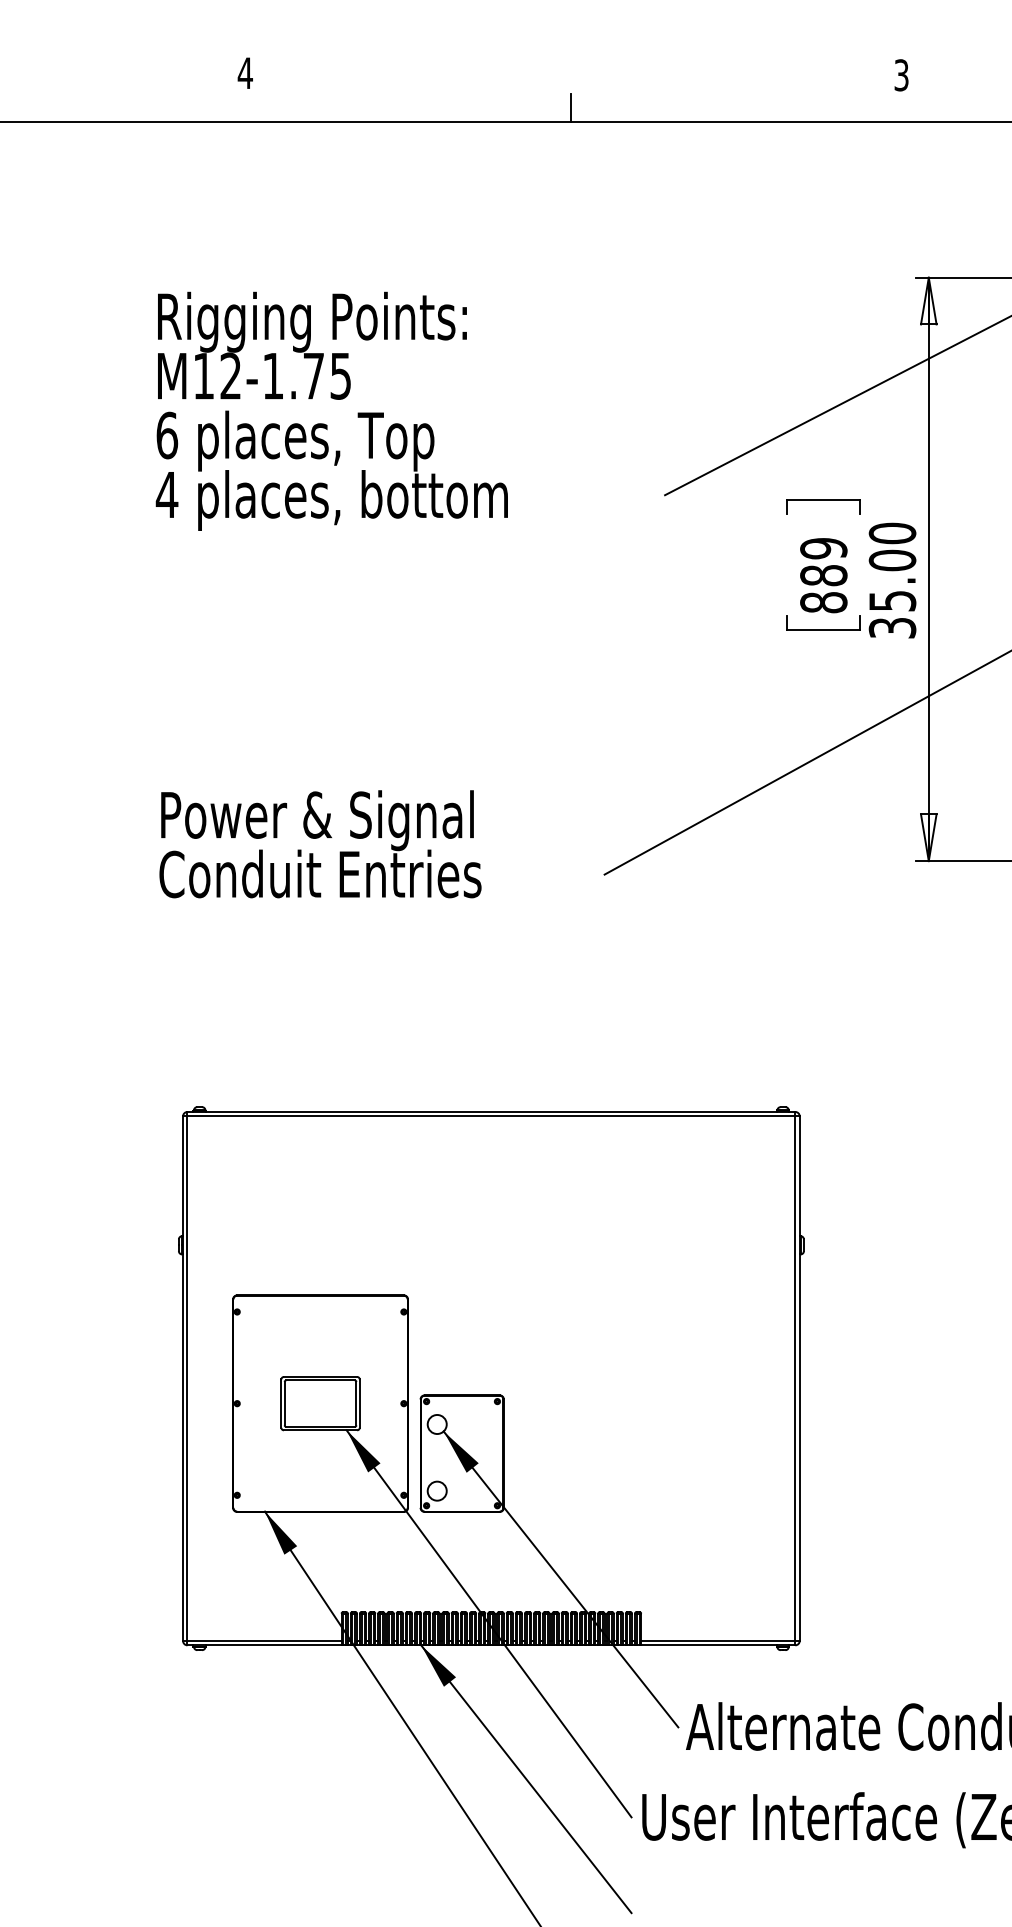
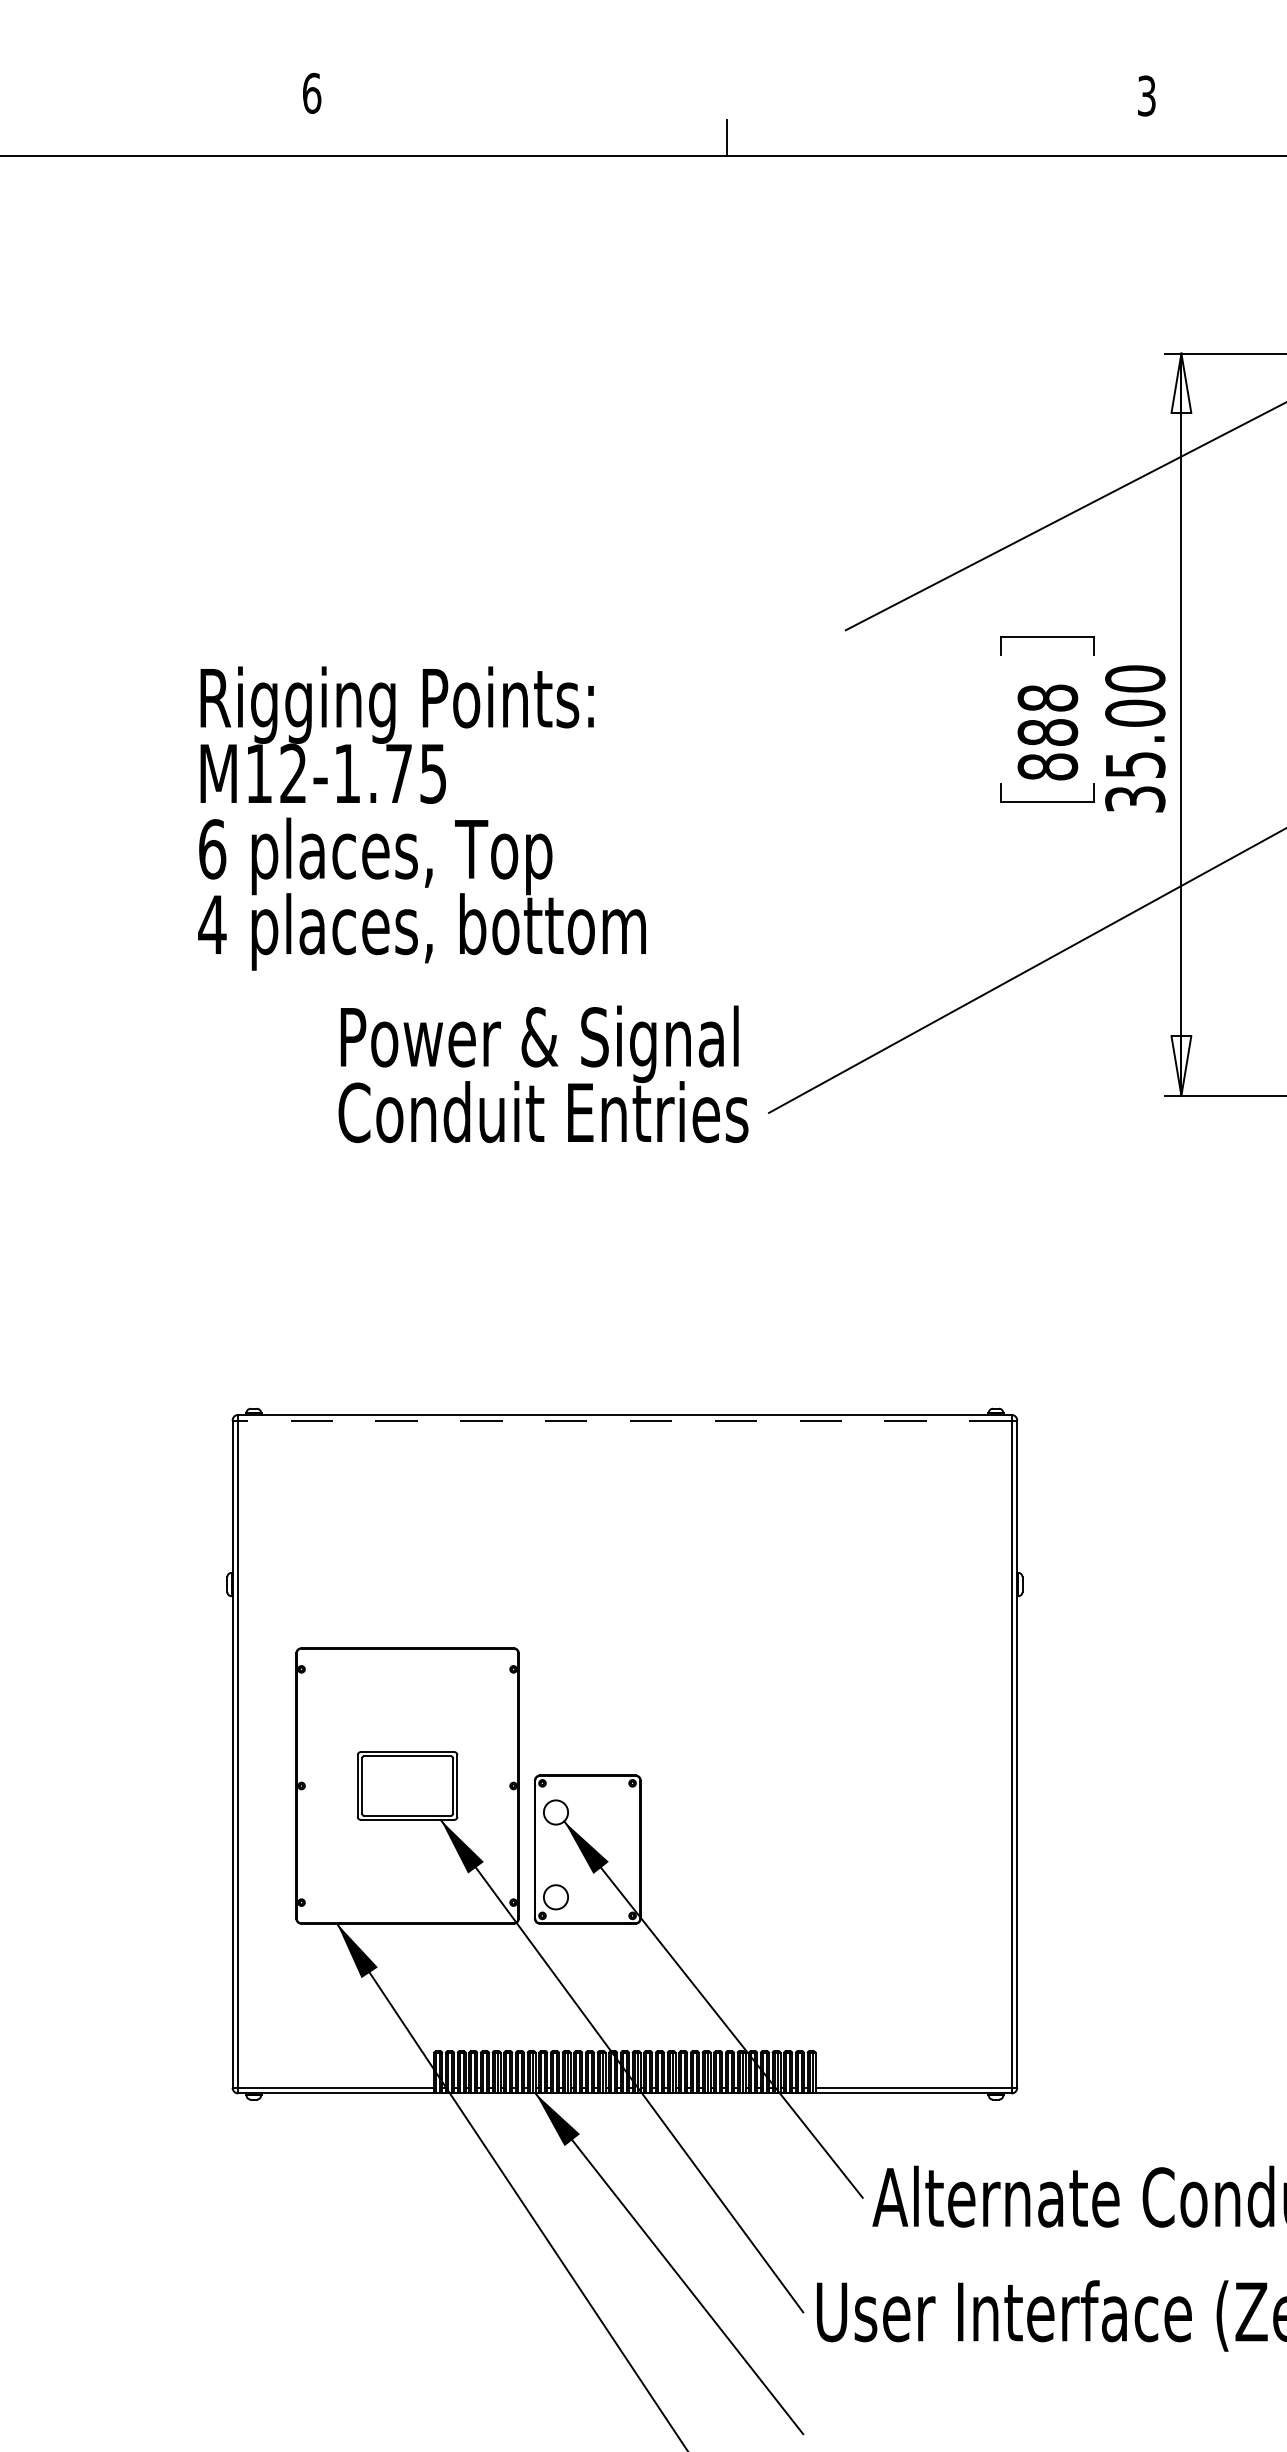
text: (245, 72) -> (311, 92), 4 -> 6
text: (331, 411) -> (421, 818), moved
text: (823, 548) -> (1047, 697), 889 -> 888
text: (320, 844) -> (543, 1074), moved
line: (491, 1116) -> (624, 1420), solid -> dashed

